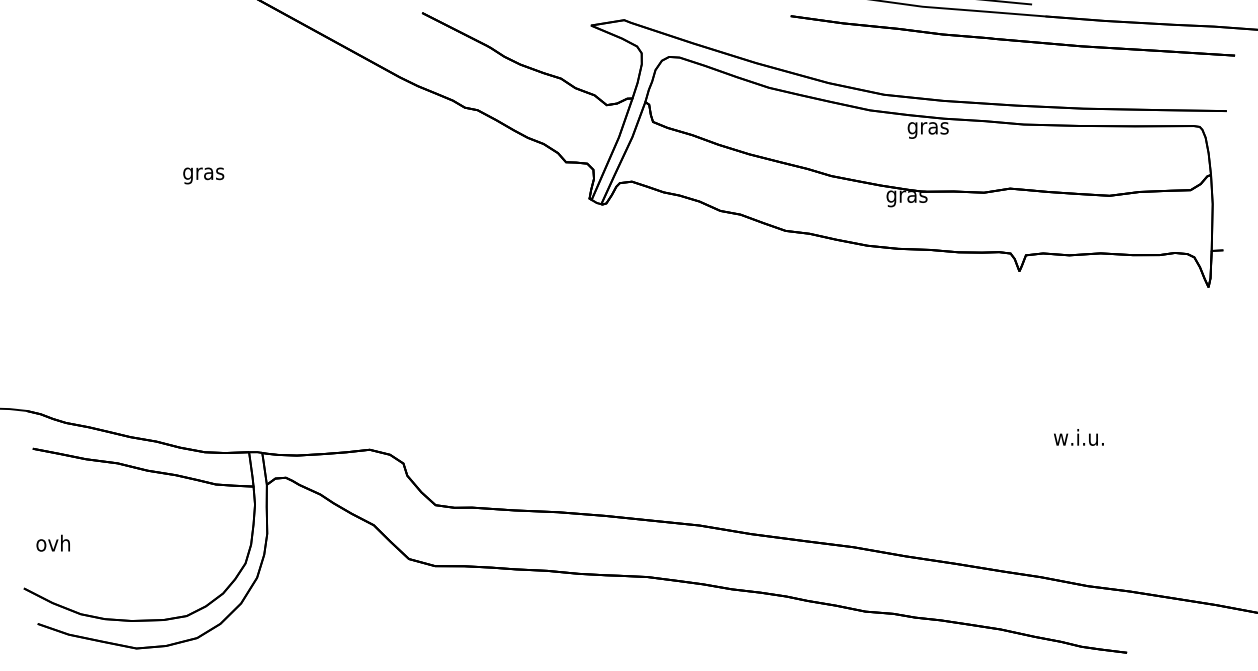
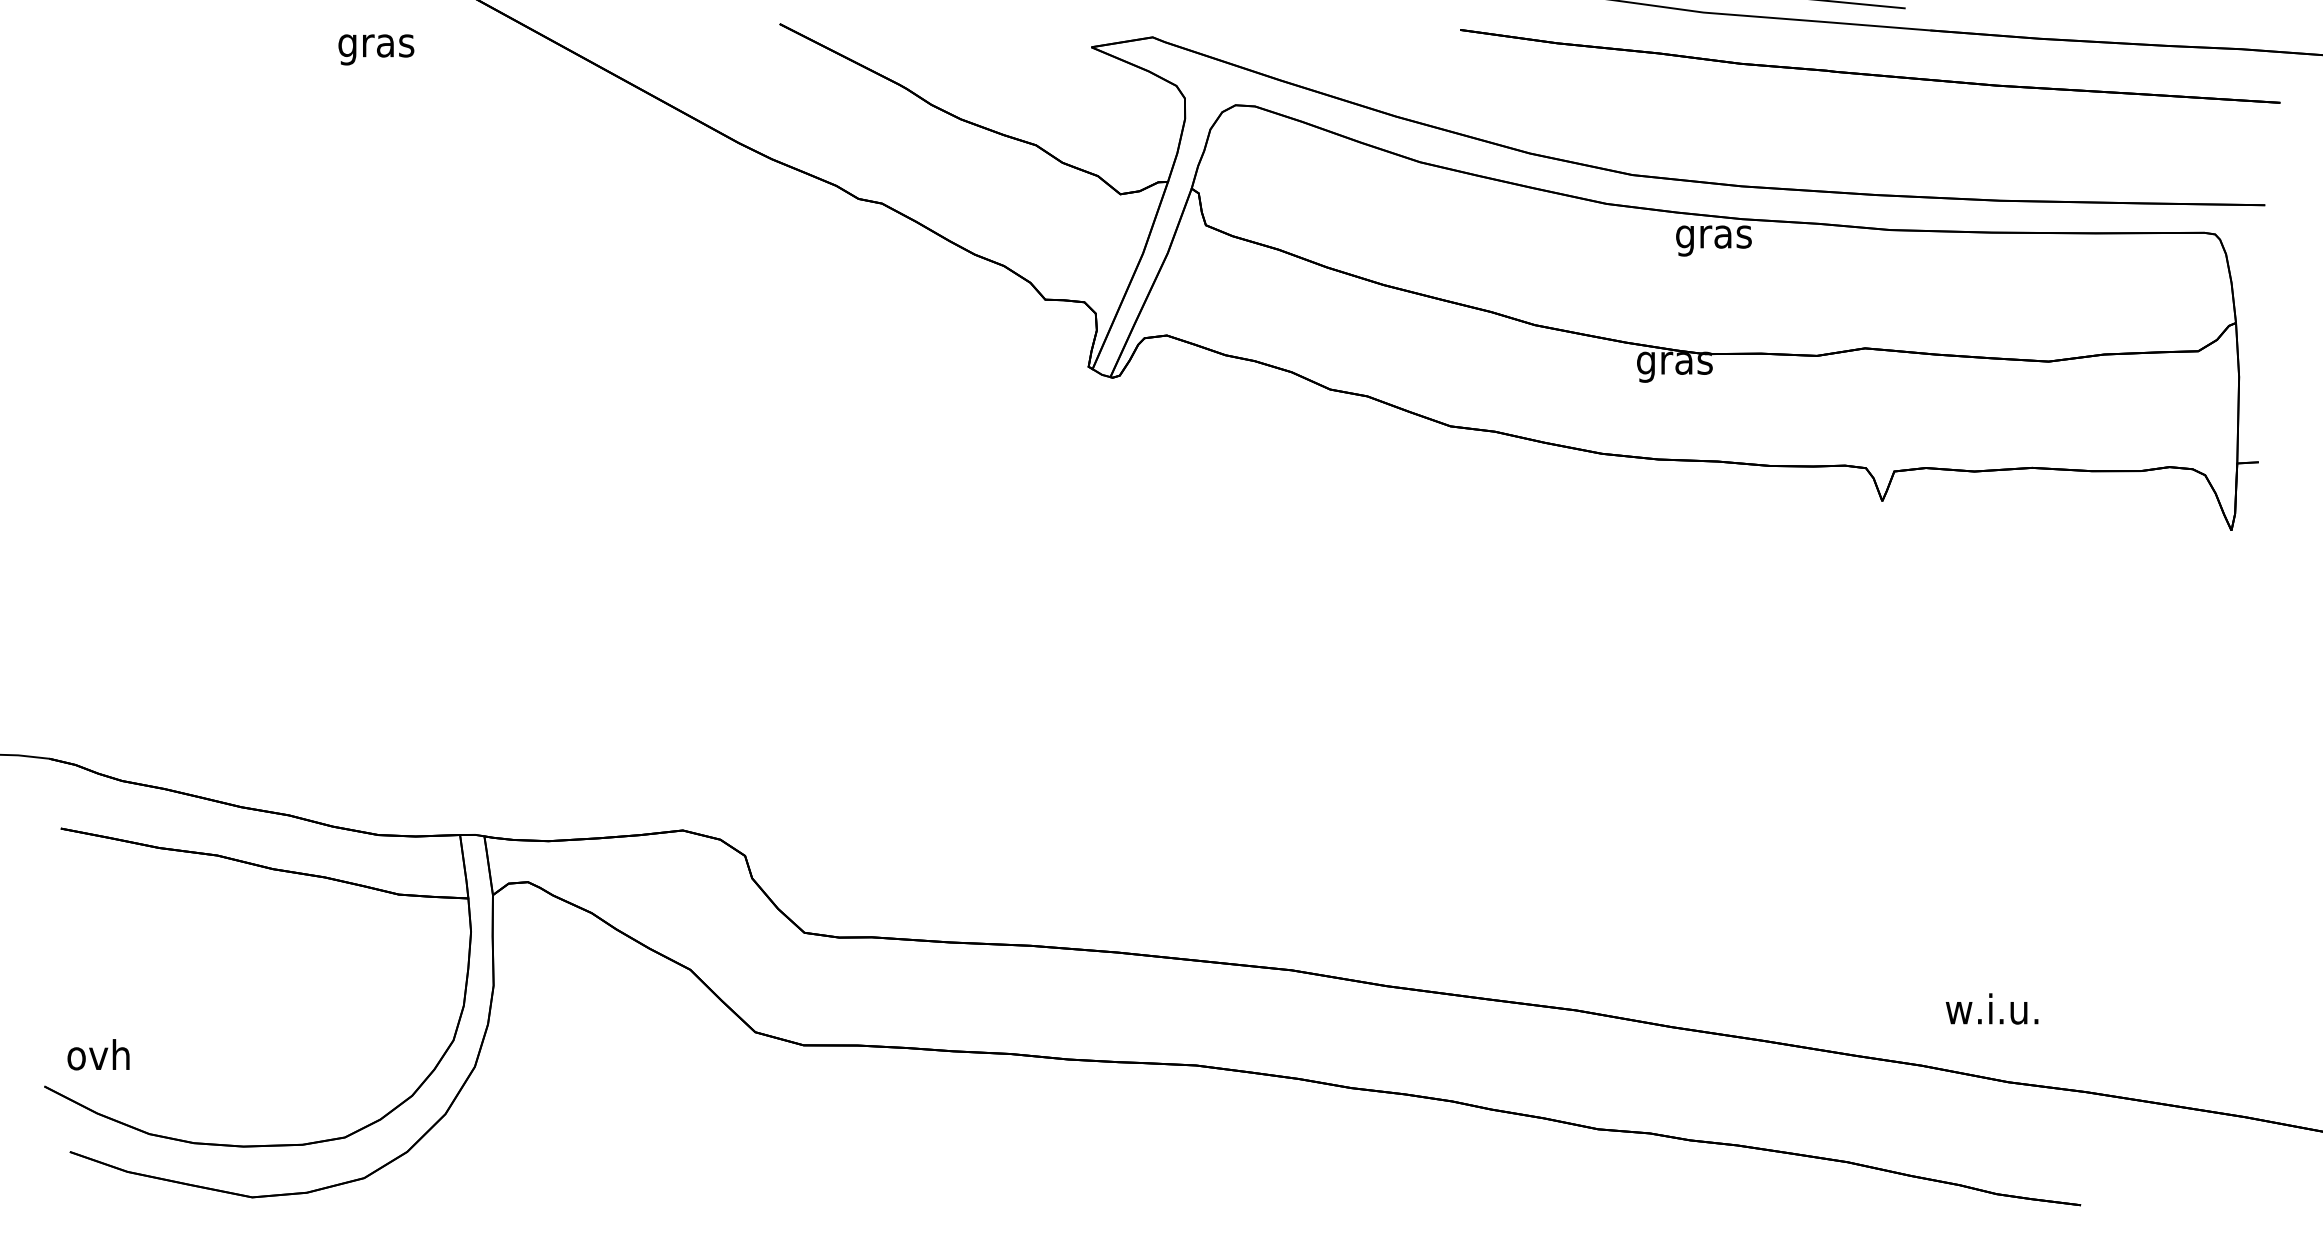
text: (203, 175) -> (375, 49), moved
text: (1078, 437) -> (1991, 1009), moved
text: (52, 542) -> (97, 1053), moved

